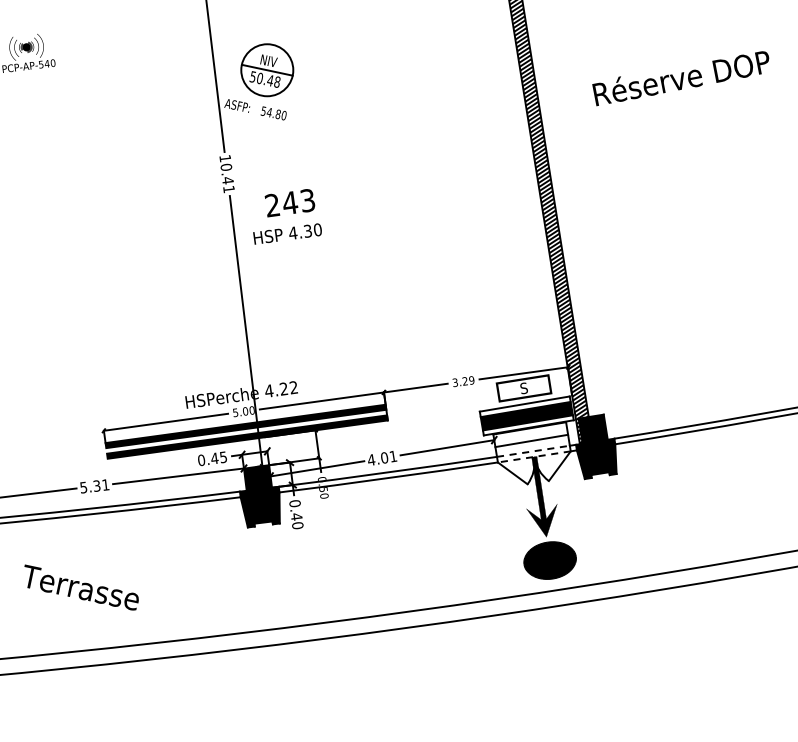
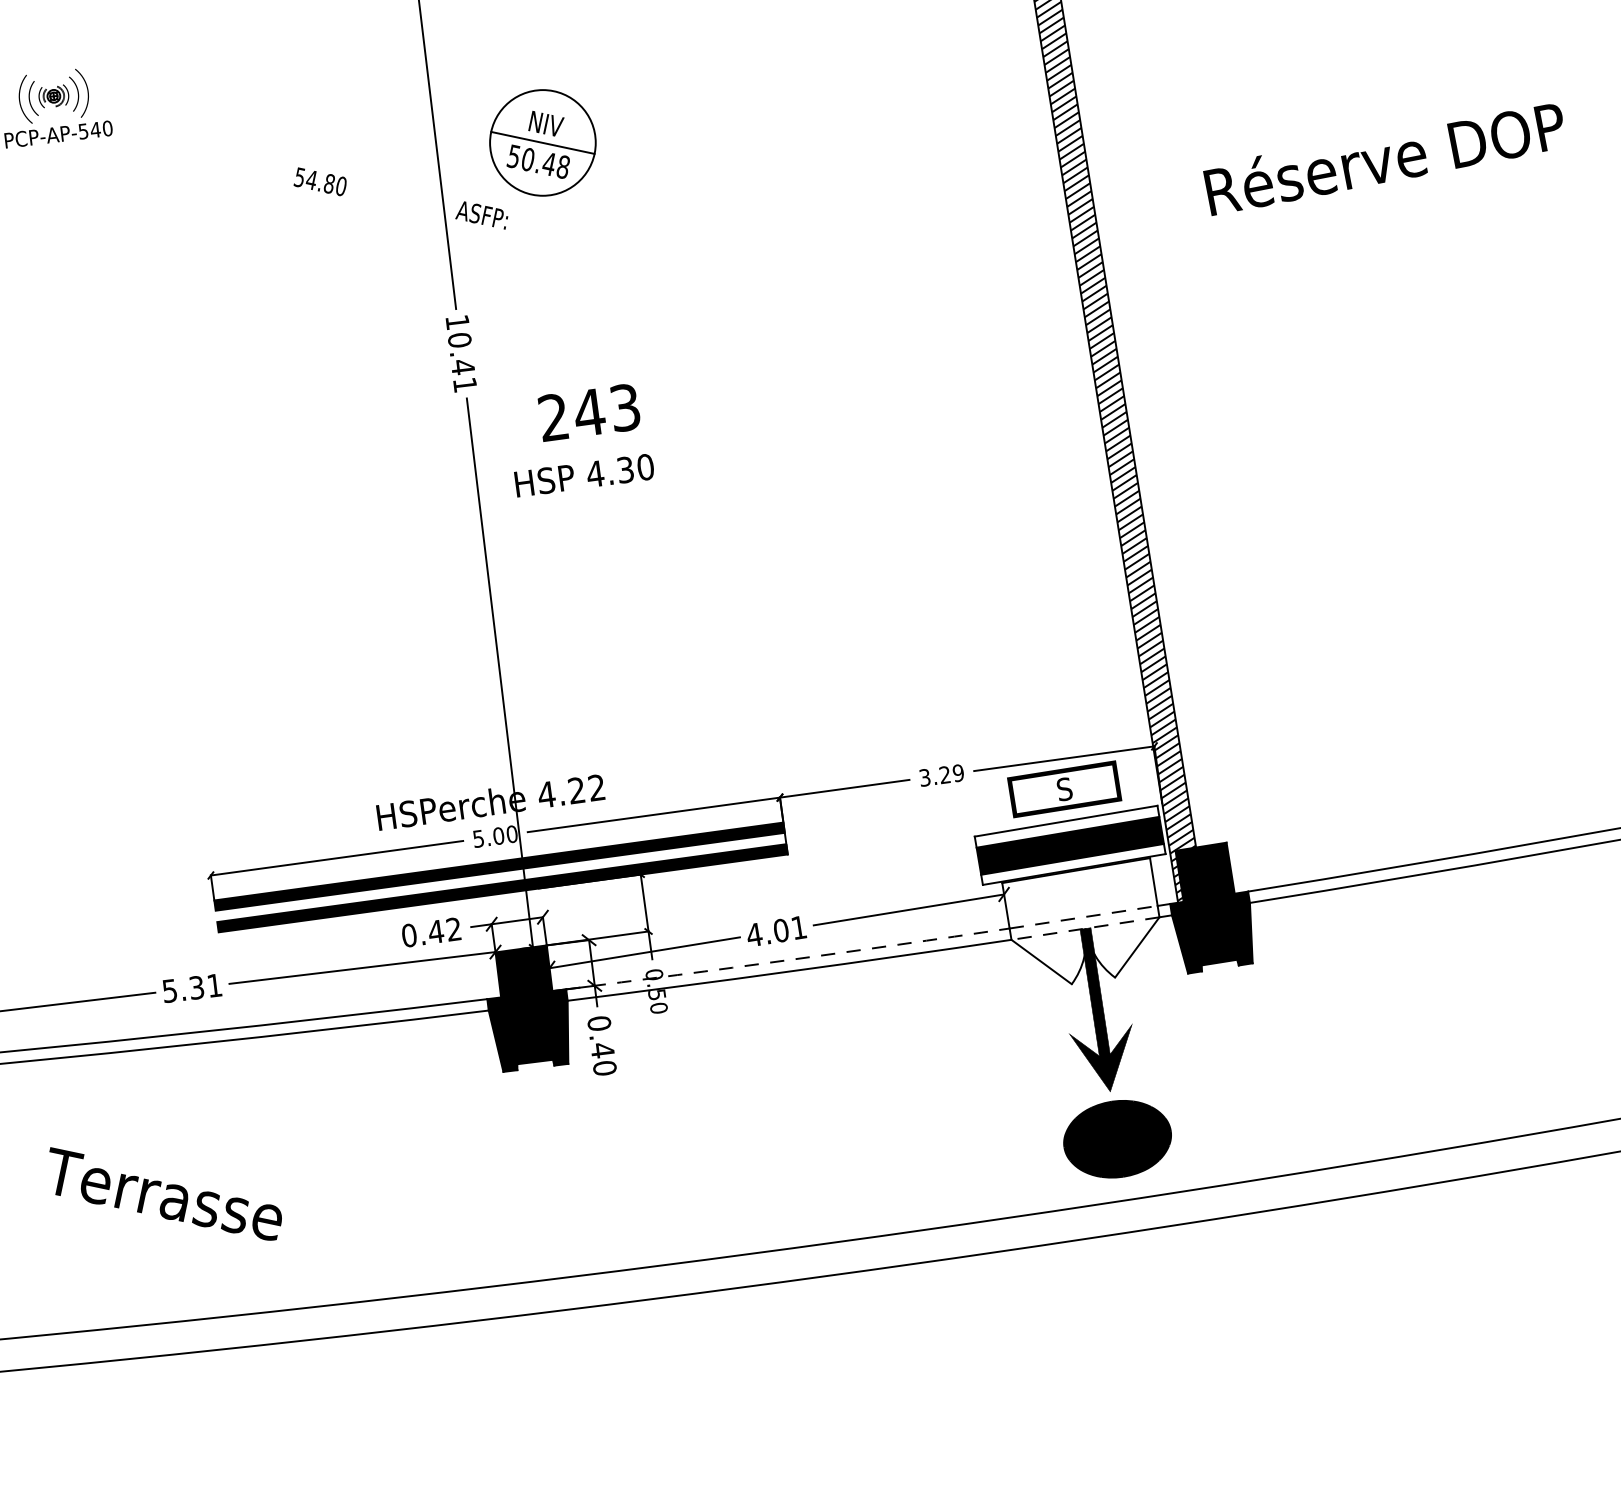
text: (273, 113) -> (319, 182), moved
line: (531, 440) -> (1079, 895), removed
text: (223, 457) -> (453, 929), 0.45 -> 0.42
arc: (387, 472) -> (787, 960), solid -> dashed

